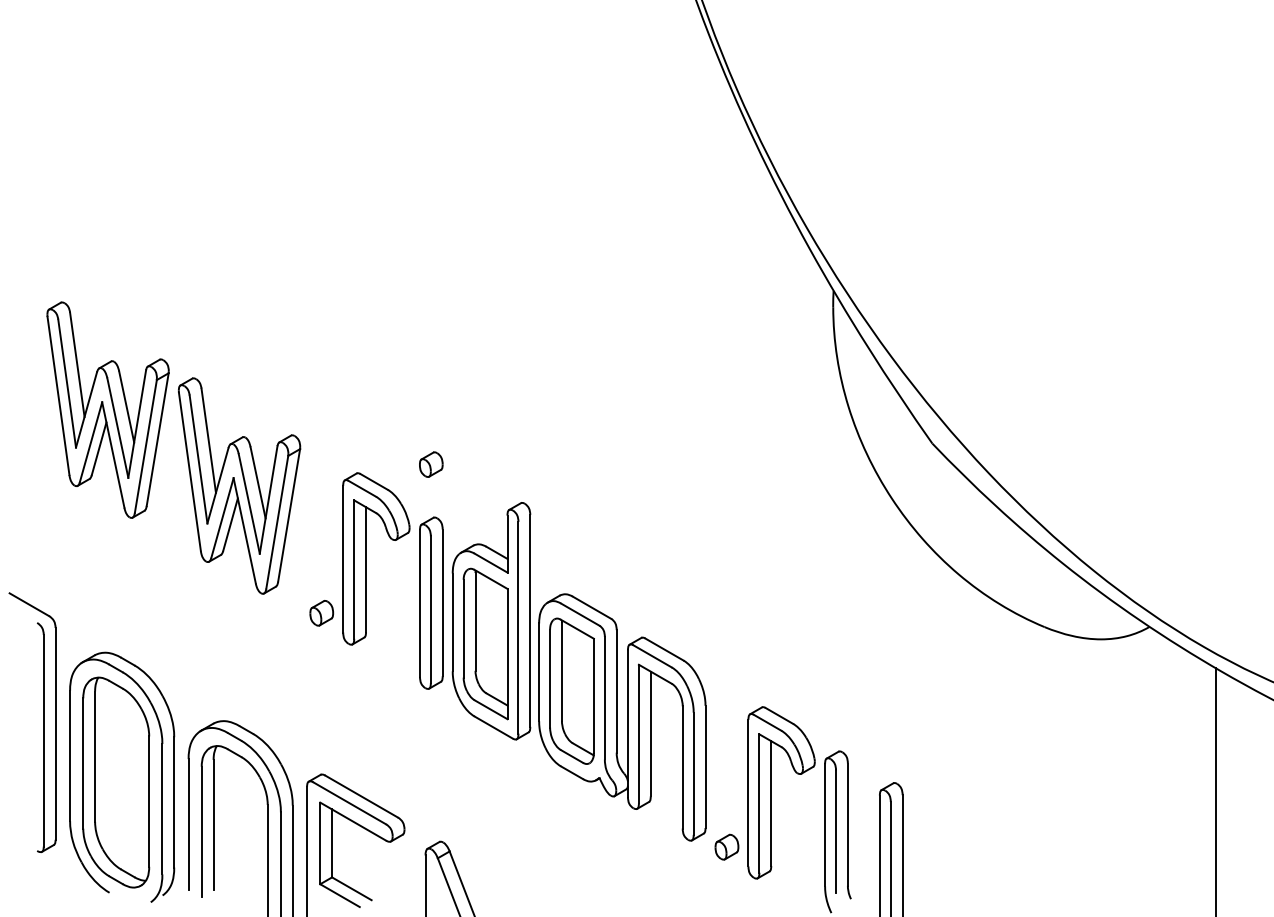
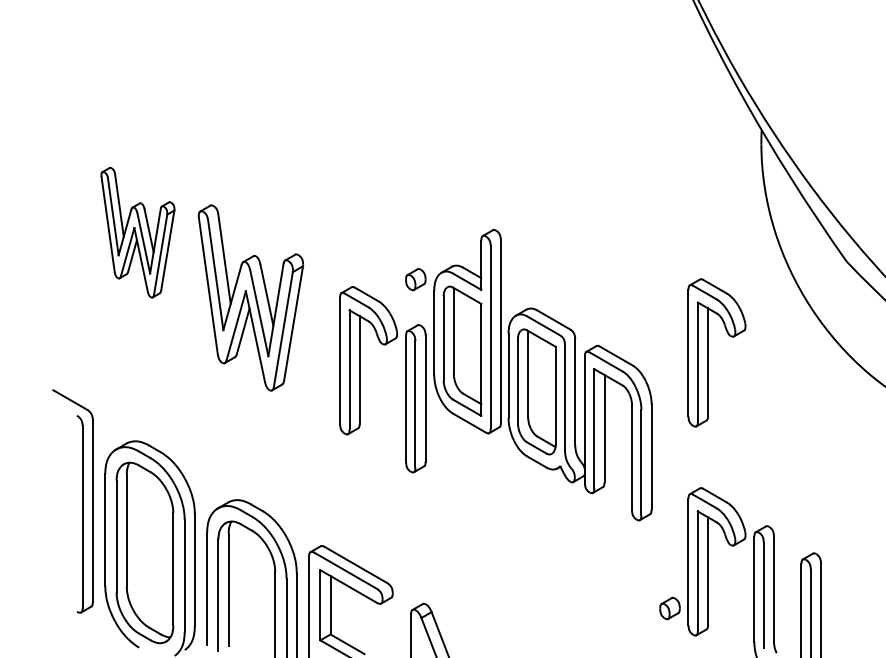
part: (107, 409) -> (137, 232), size x0.7
part: (771, 549) -> (708, 352), added
part: (321, 613) -> (321, 407), removed
part: (578, 671) -> (542, 374), moved

